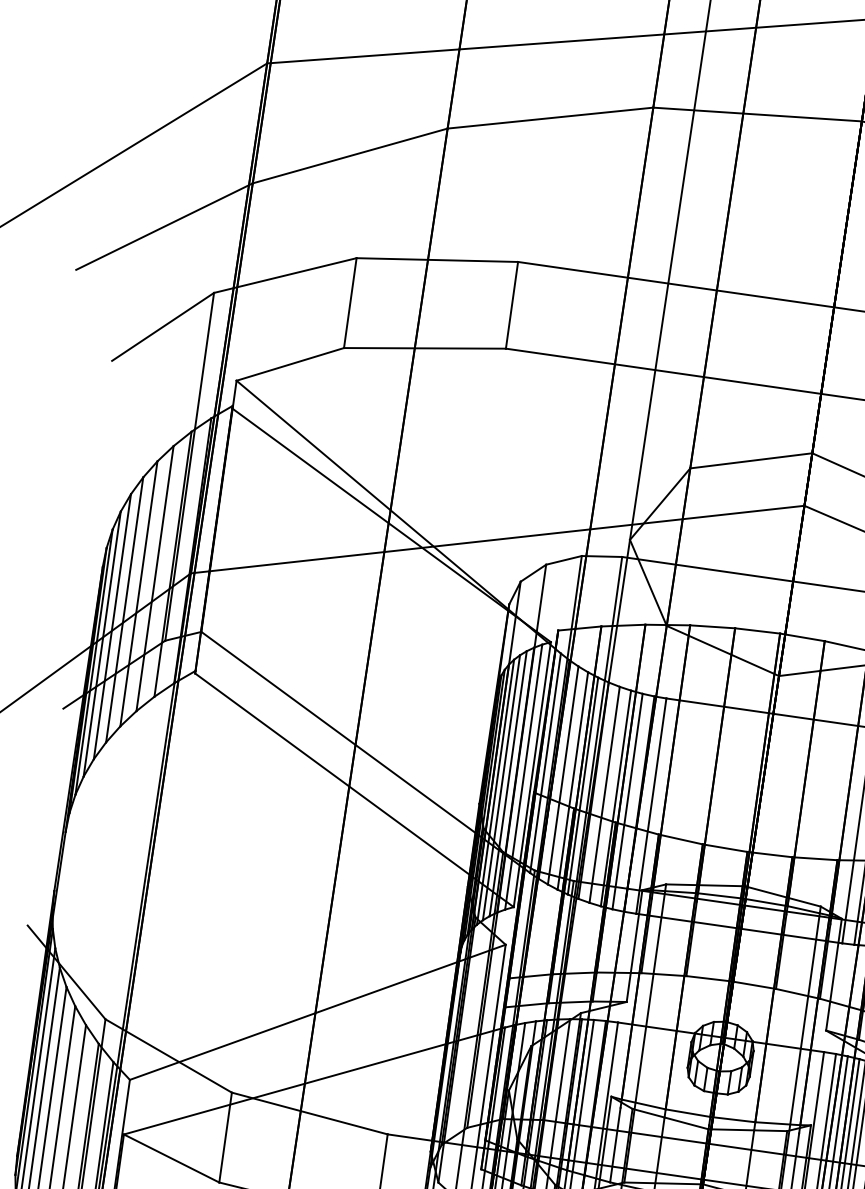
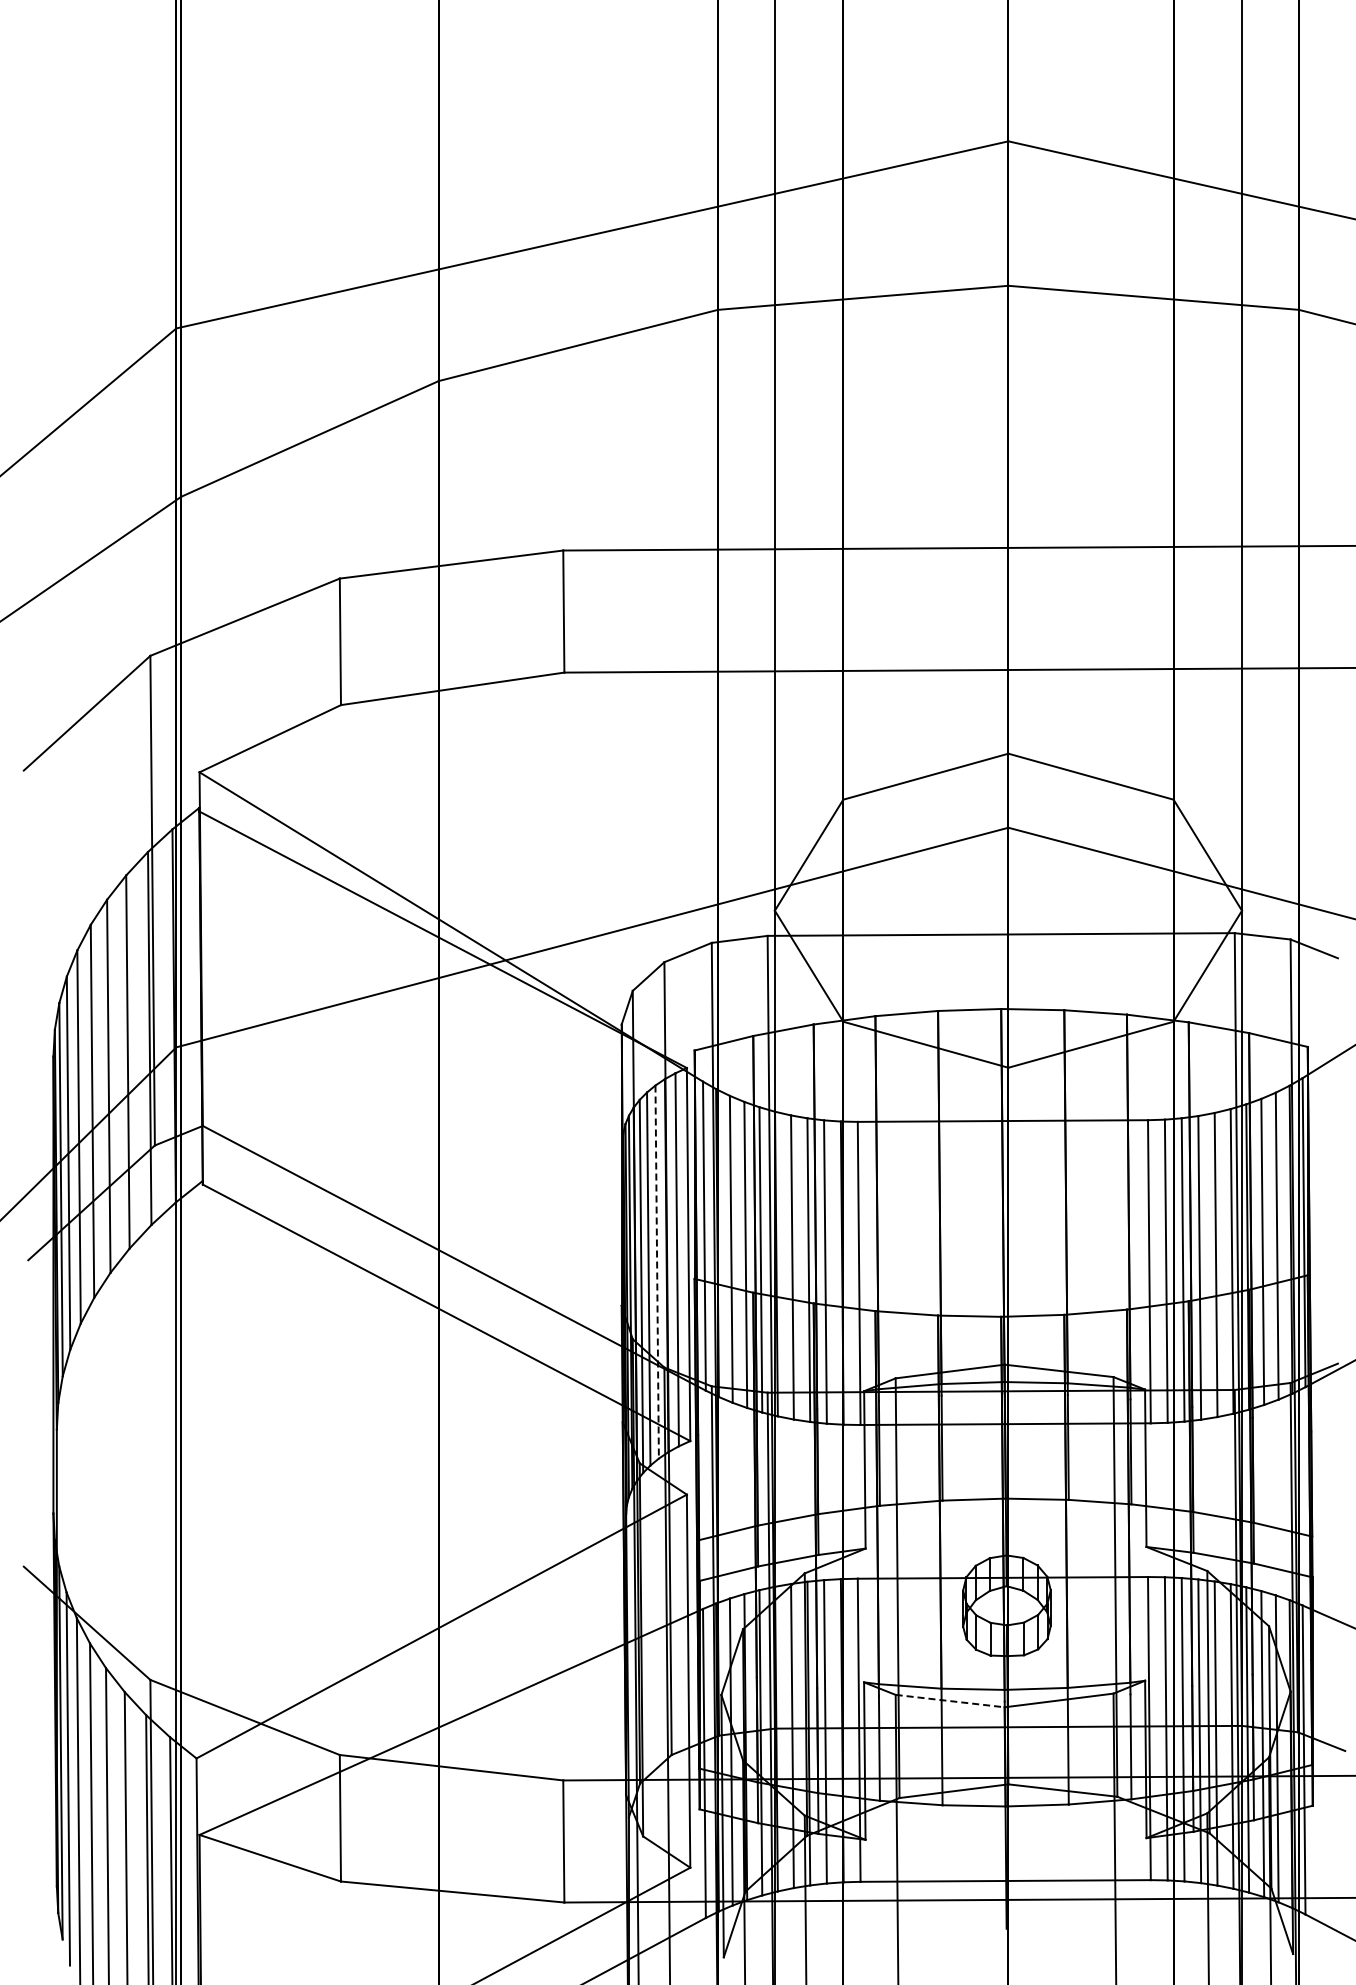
line: (508, 784) -> (657, 1272), solid -> dashed
line: (670, 1119) -> (950, 1701), solid -> dashed

